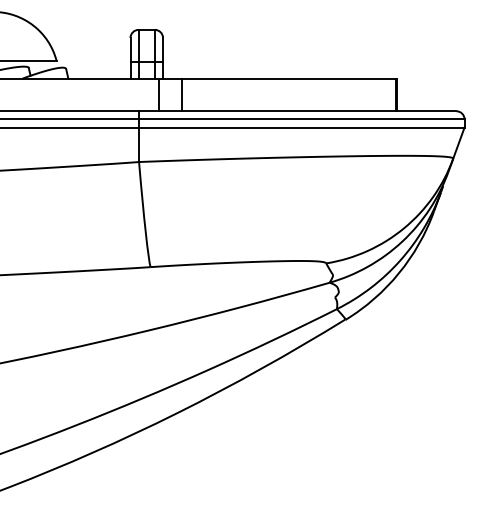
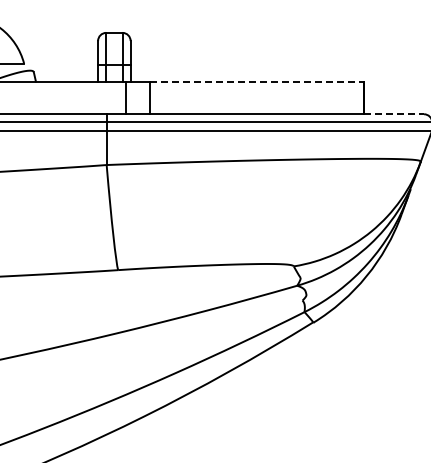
line: (288, 78) -> (256, 81), solid -> dashed
line: (426, 111) -> (394, 114), solid -> dashed

